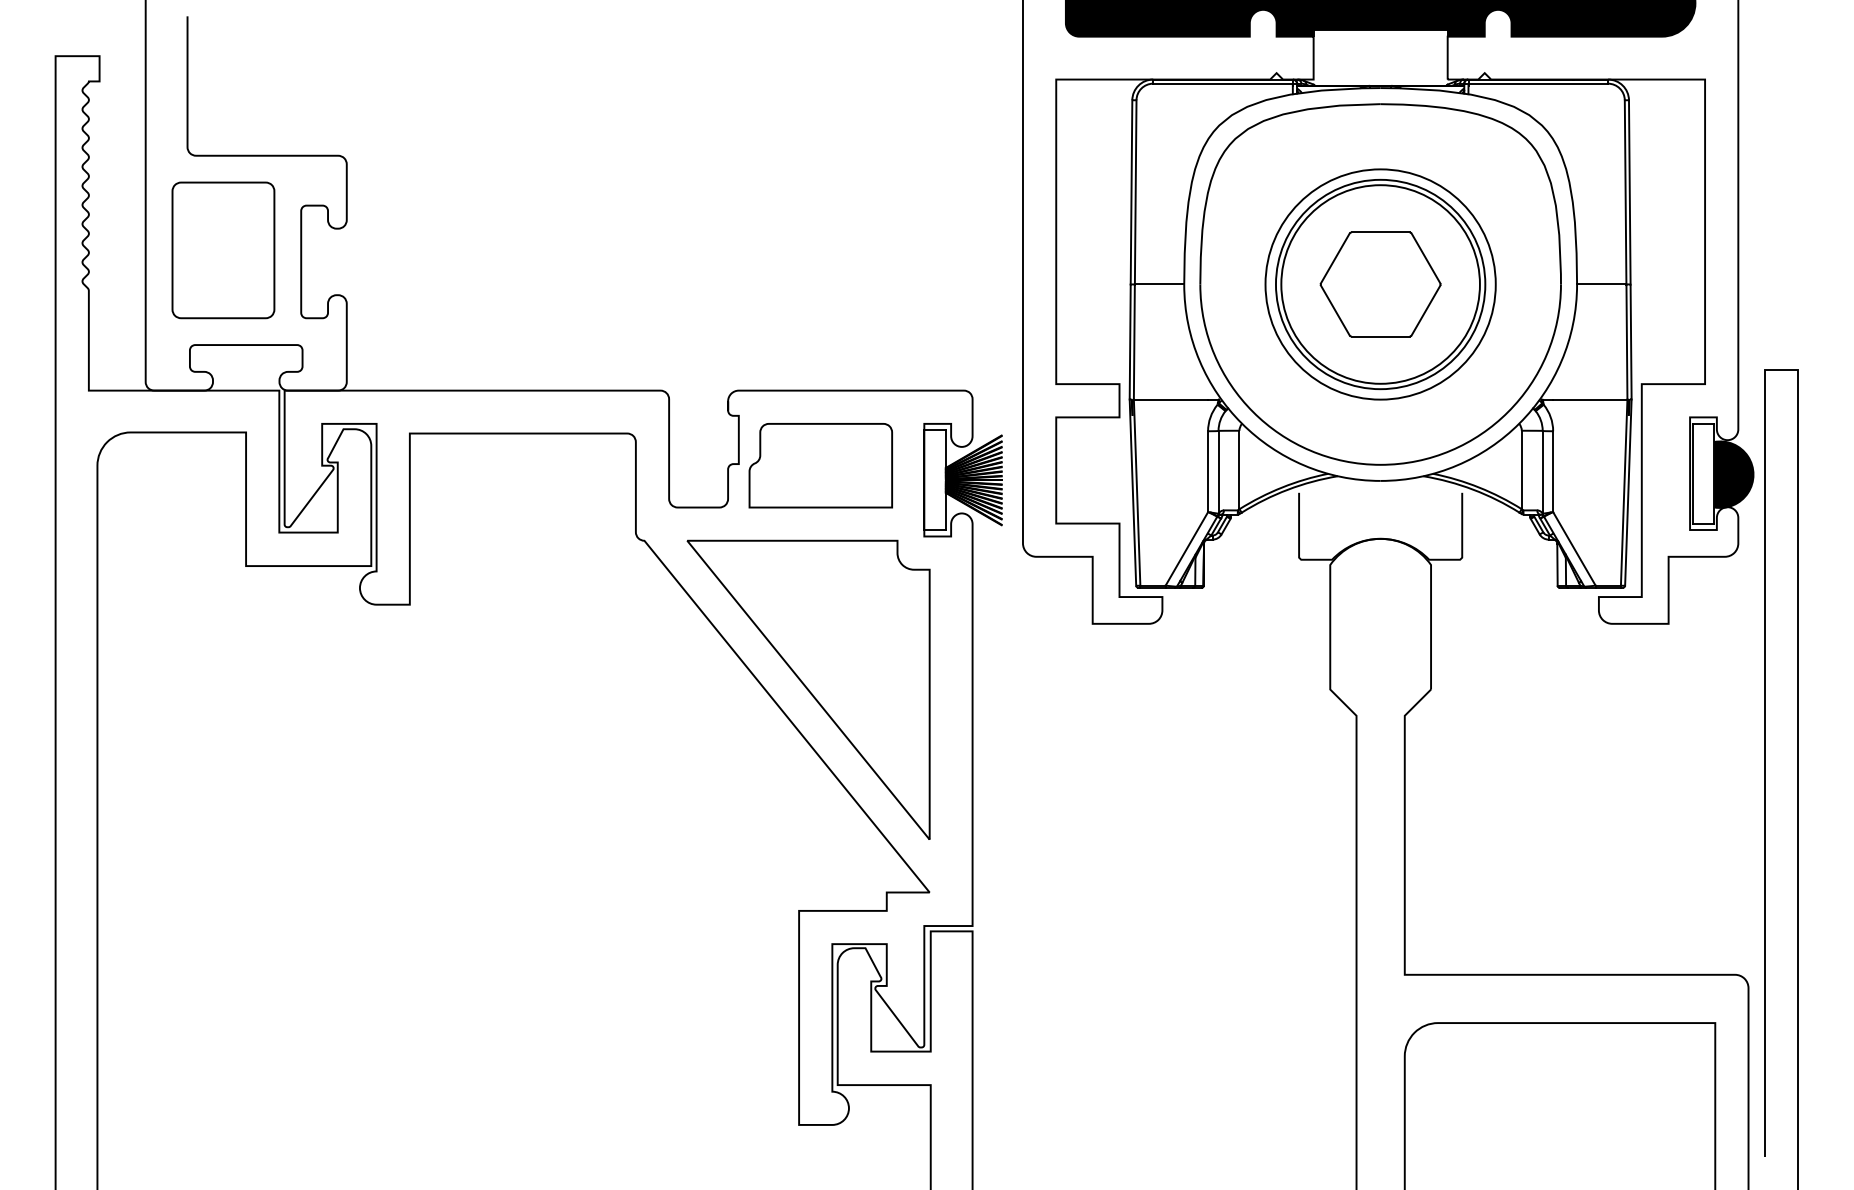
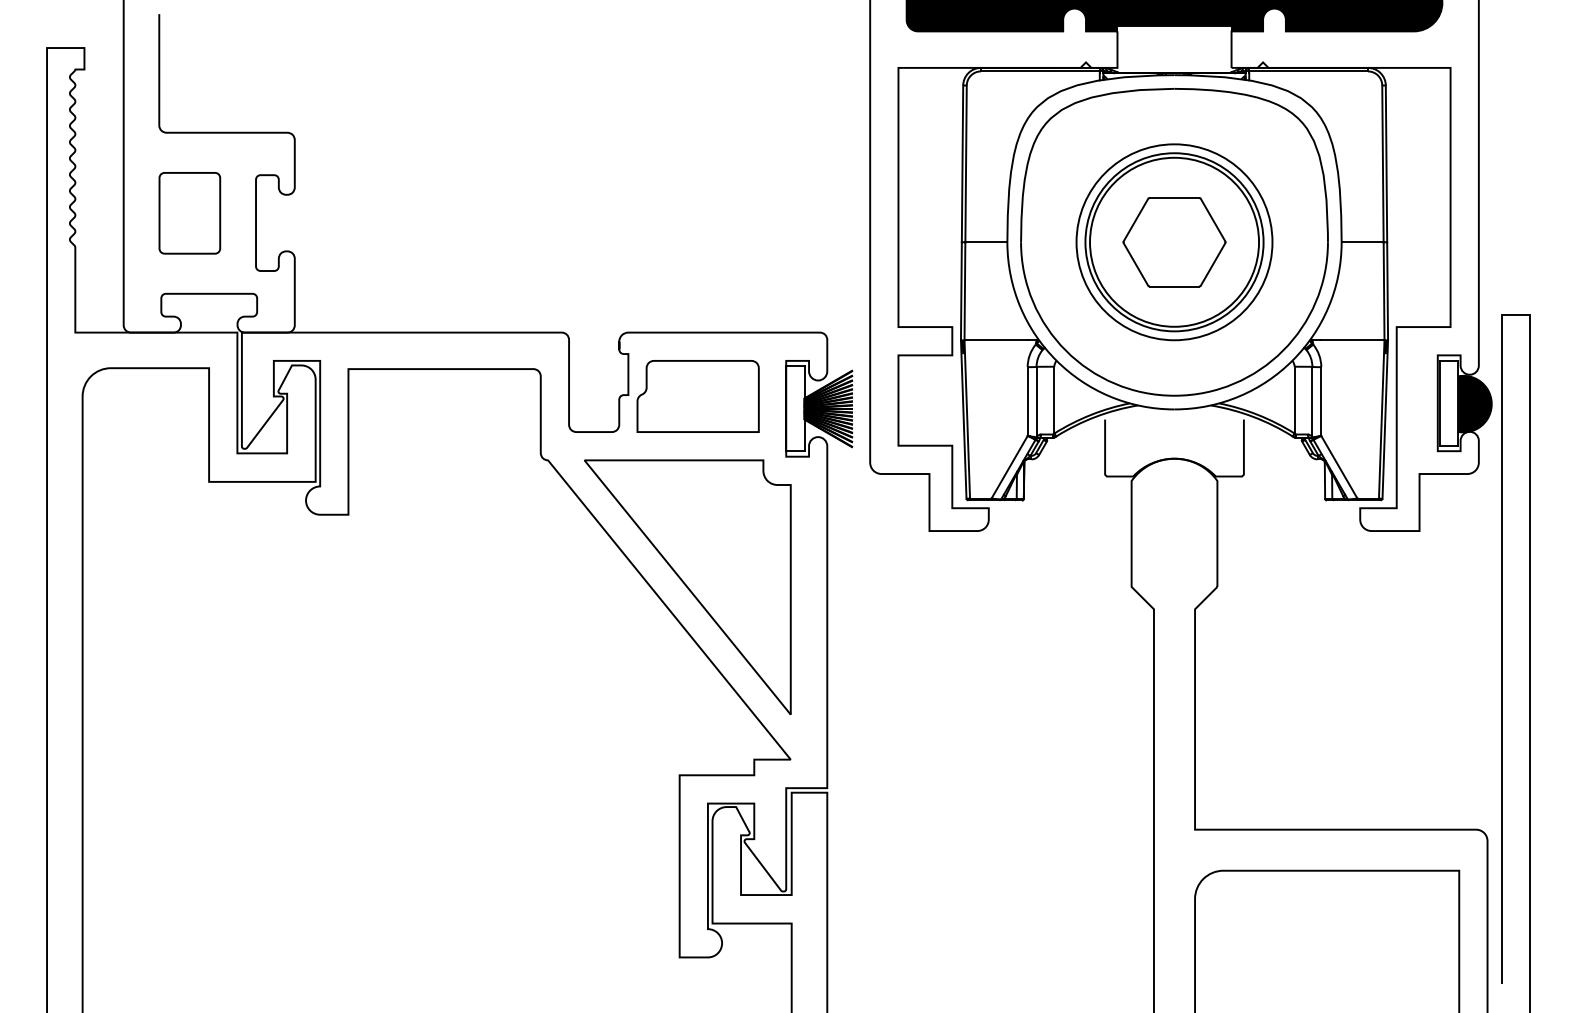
part: (223, 250) -> (189, 213), size x0.7

